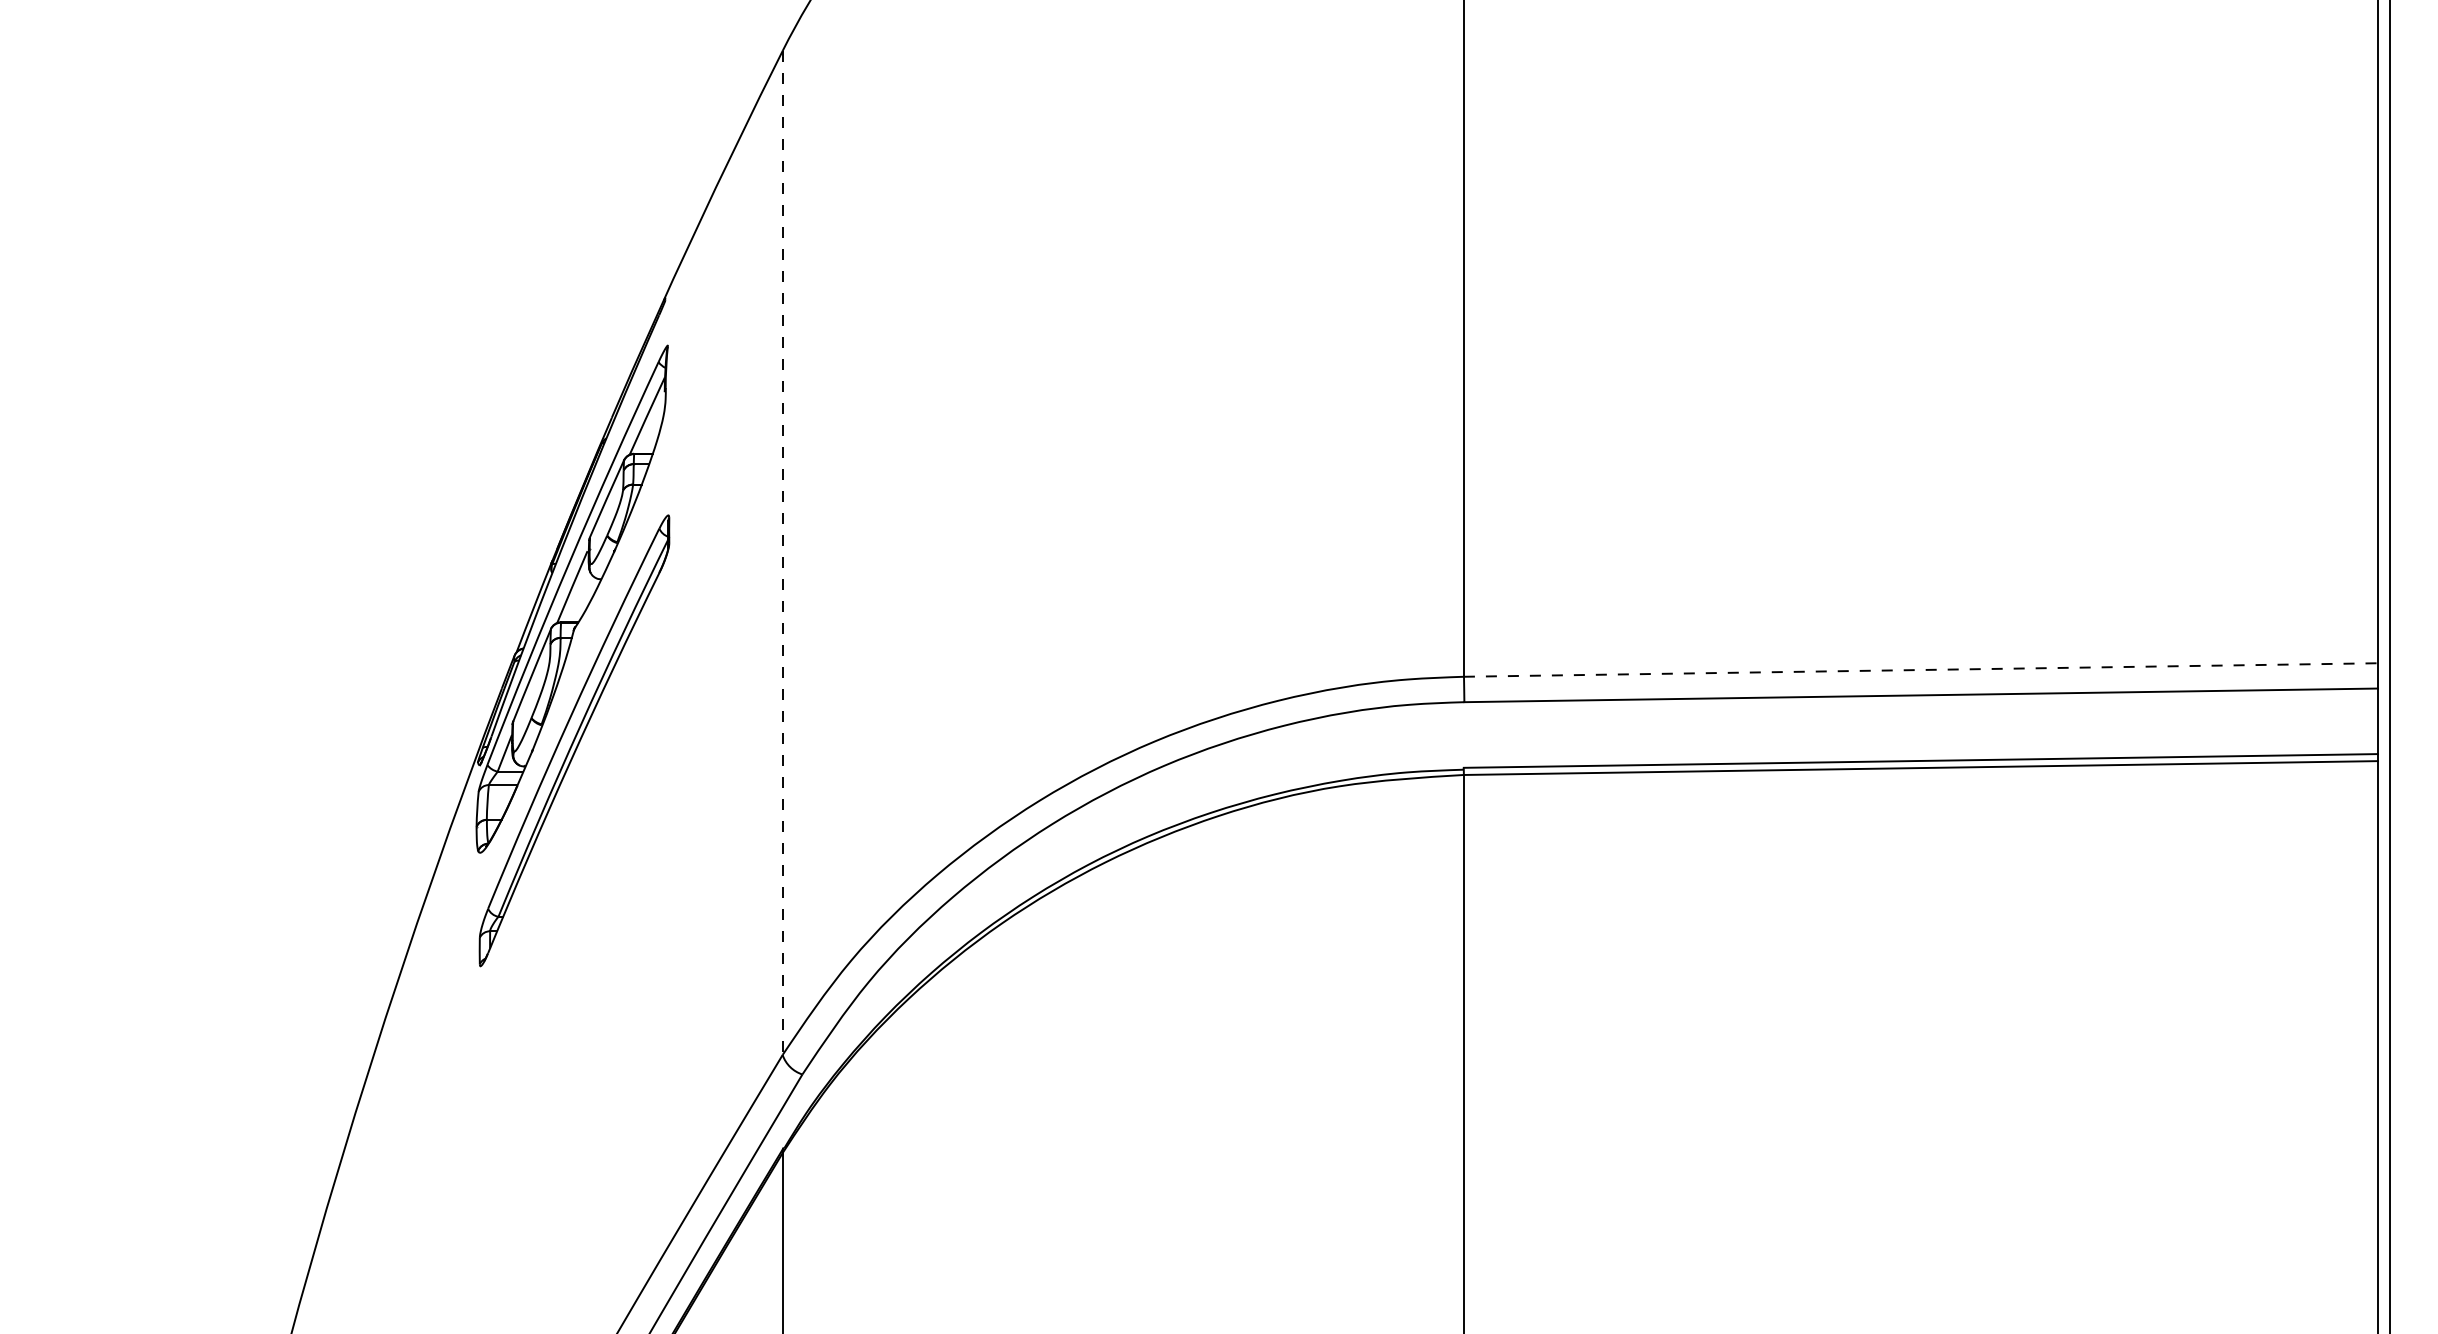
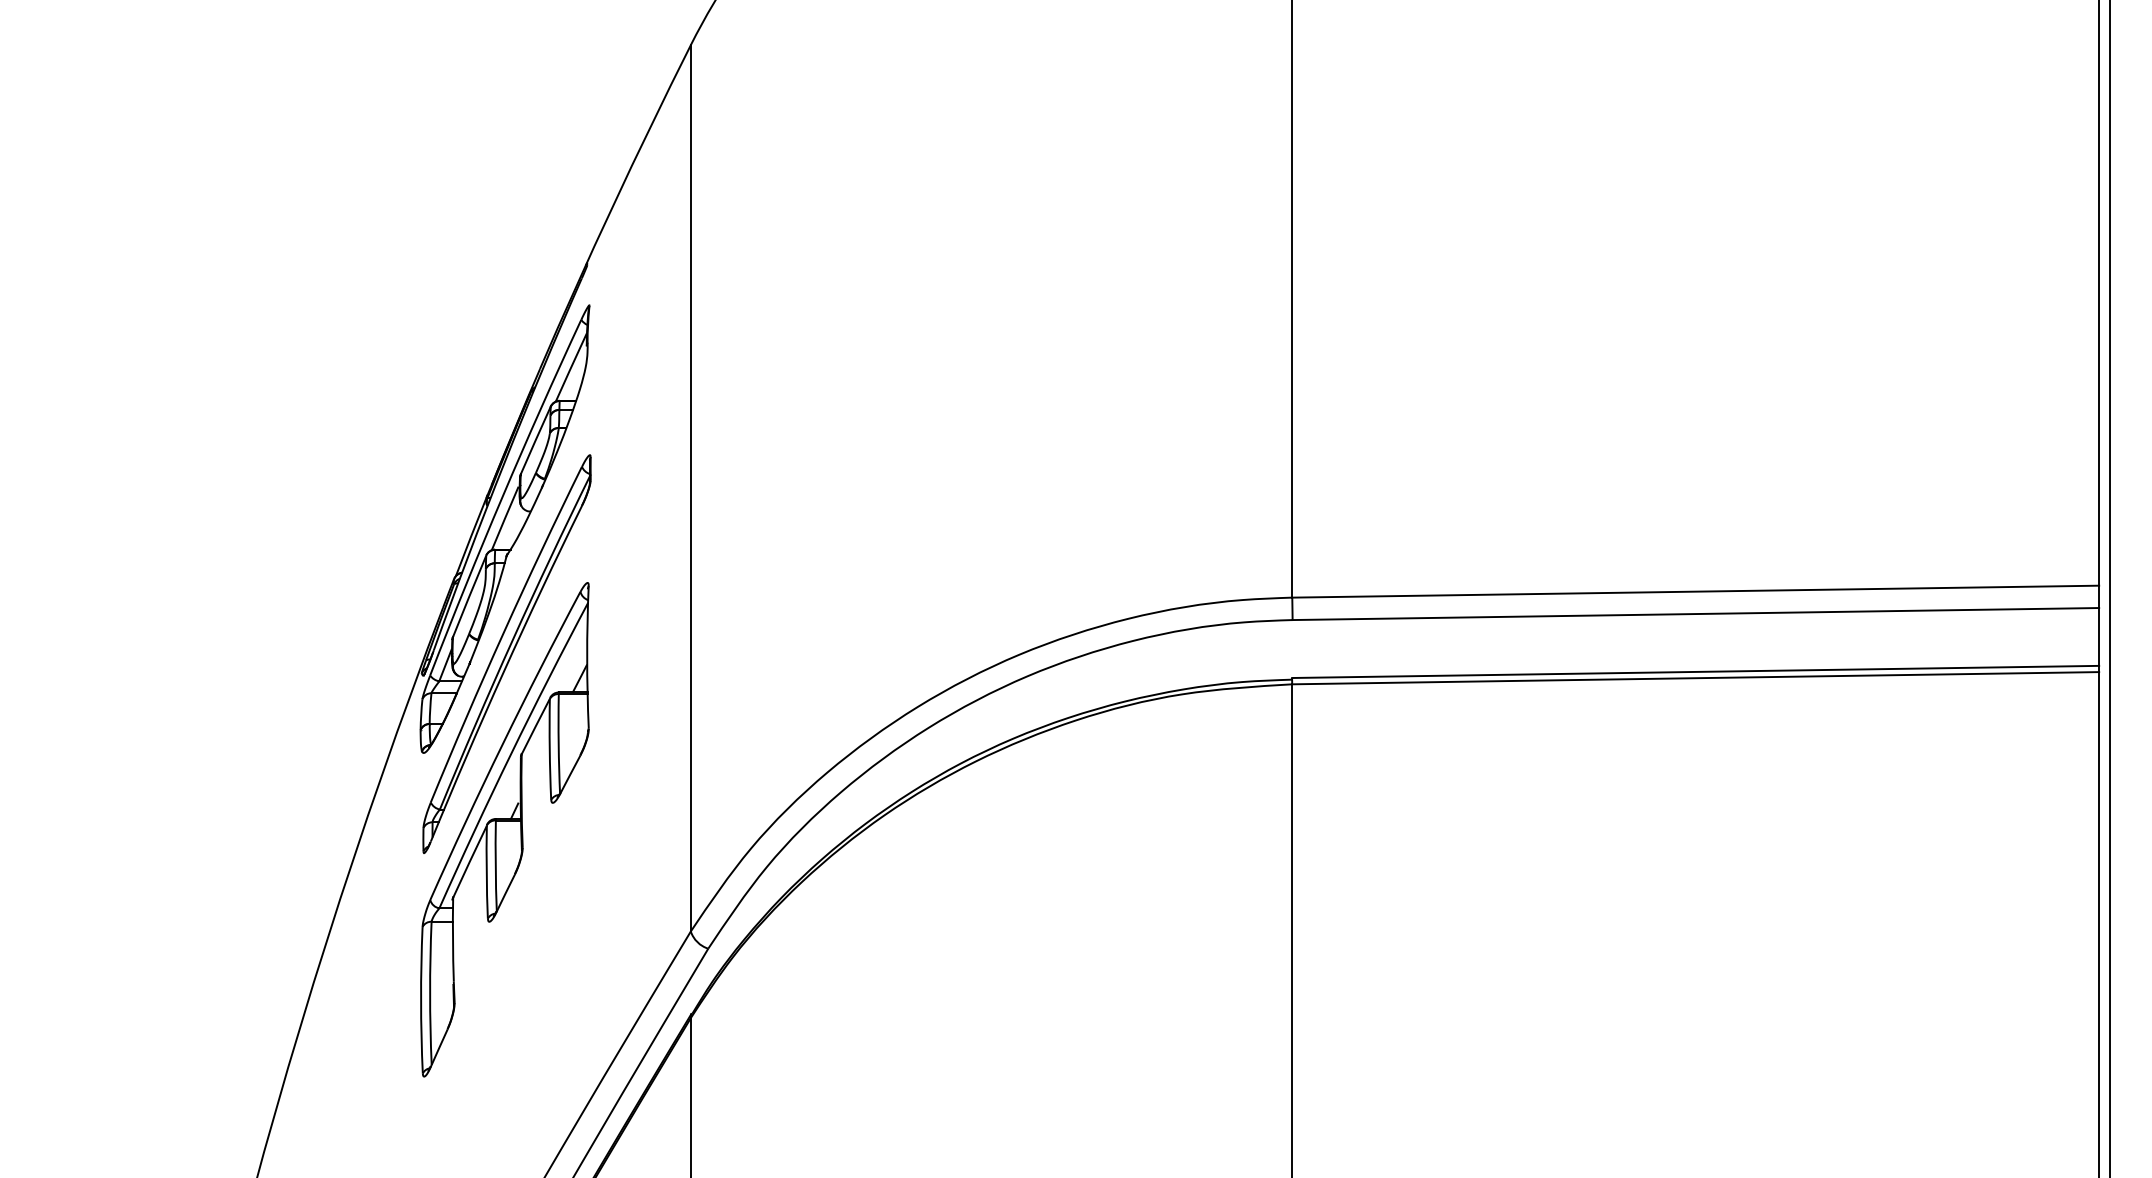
line: (782, 553) -> (690, 488), dashed -> solid
line: (1920, 669) -> (1695, 591), dashed -> solid
part: (571, 939) -> (504, 829), added

